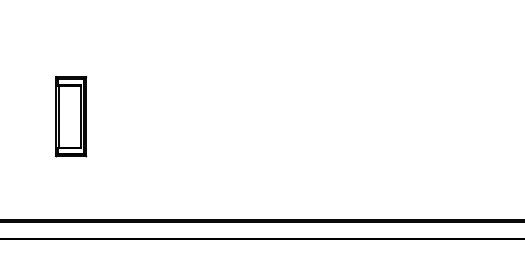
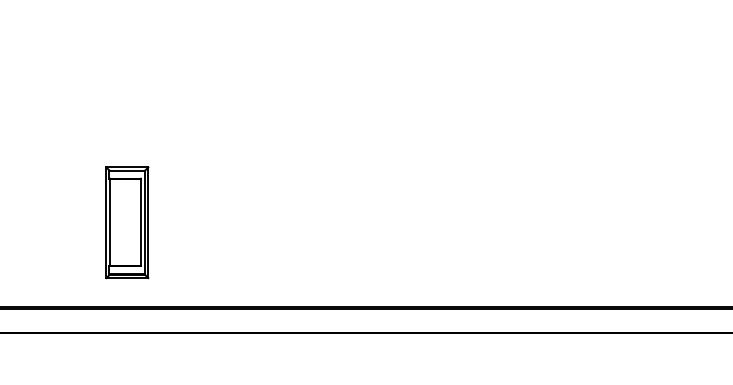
part: (71, 116) -> (127, 222), moved

